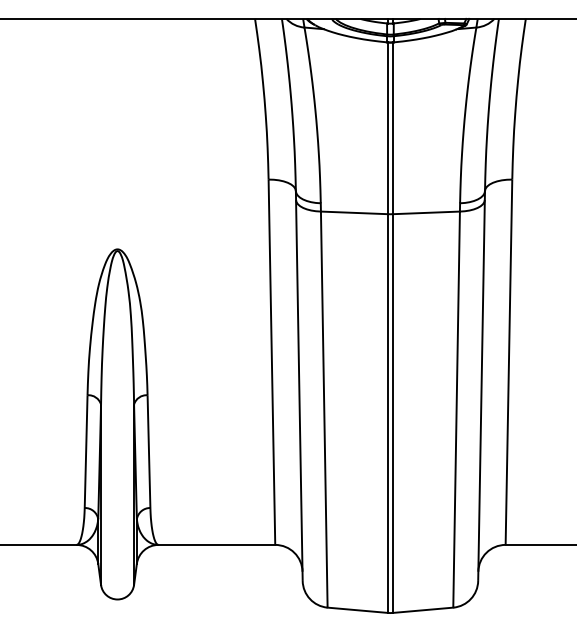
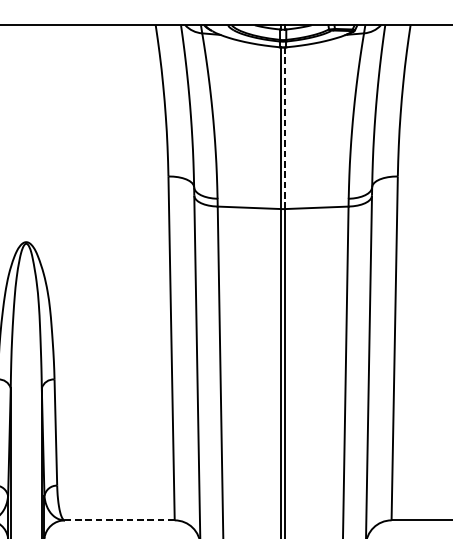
line: (392, 128) -> (285, 128), solid -> dashed
line: (216, 544) -> (119, 519), solid -> dashed

